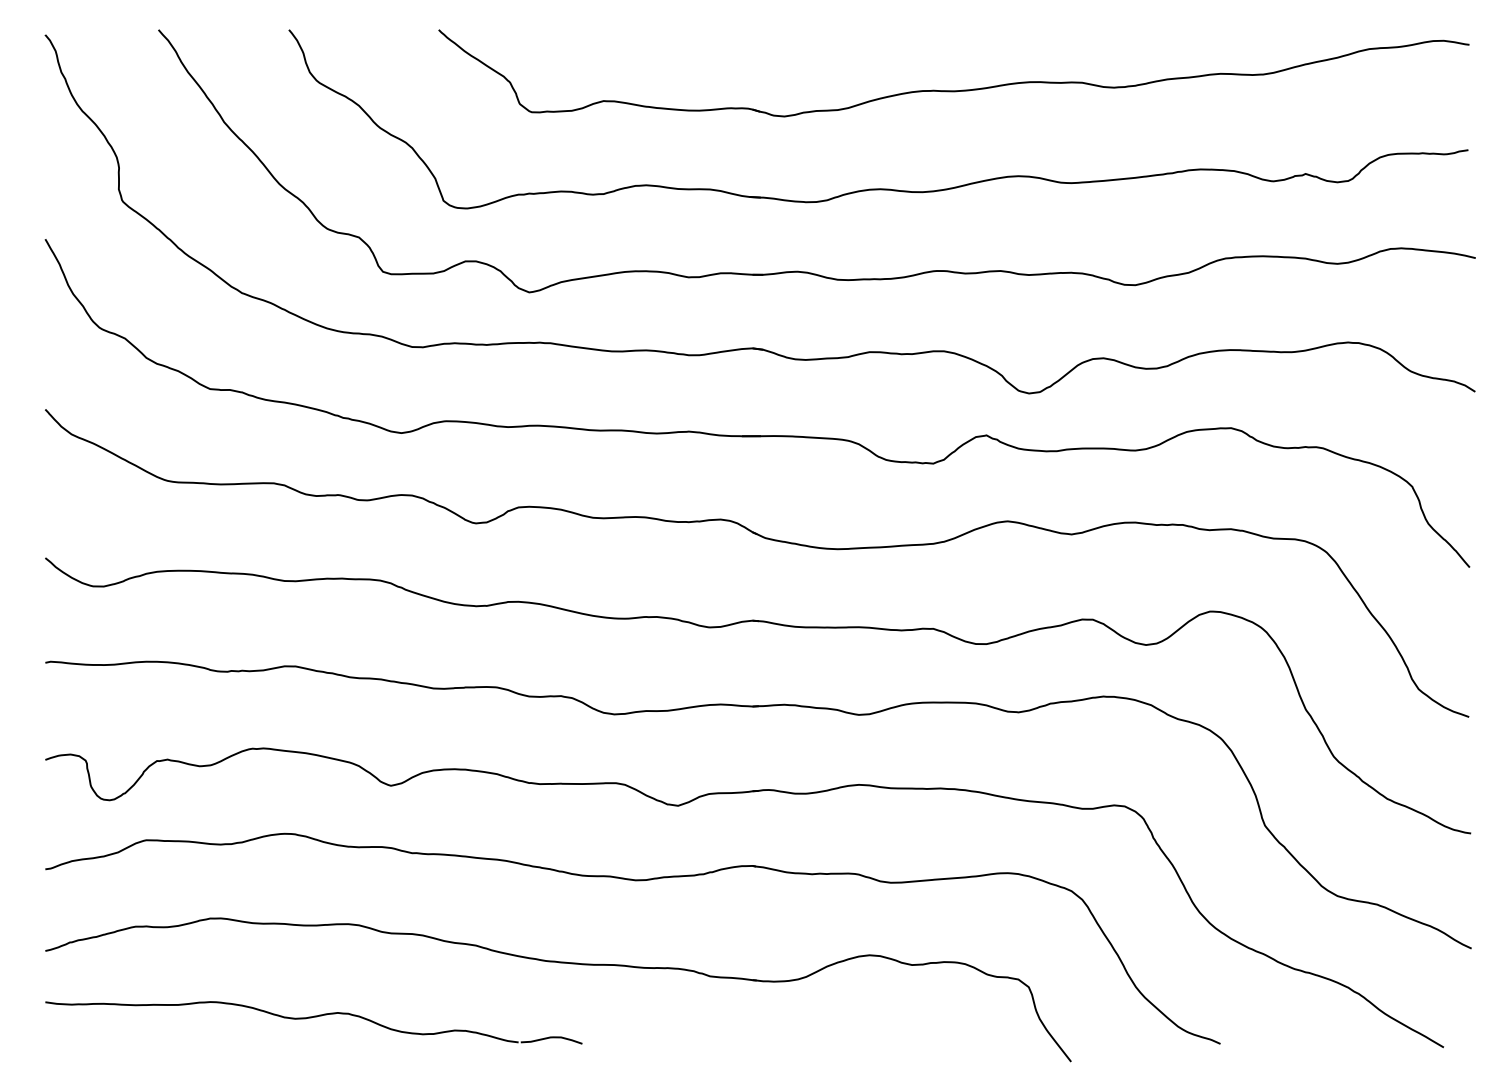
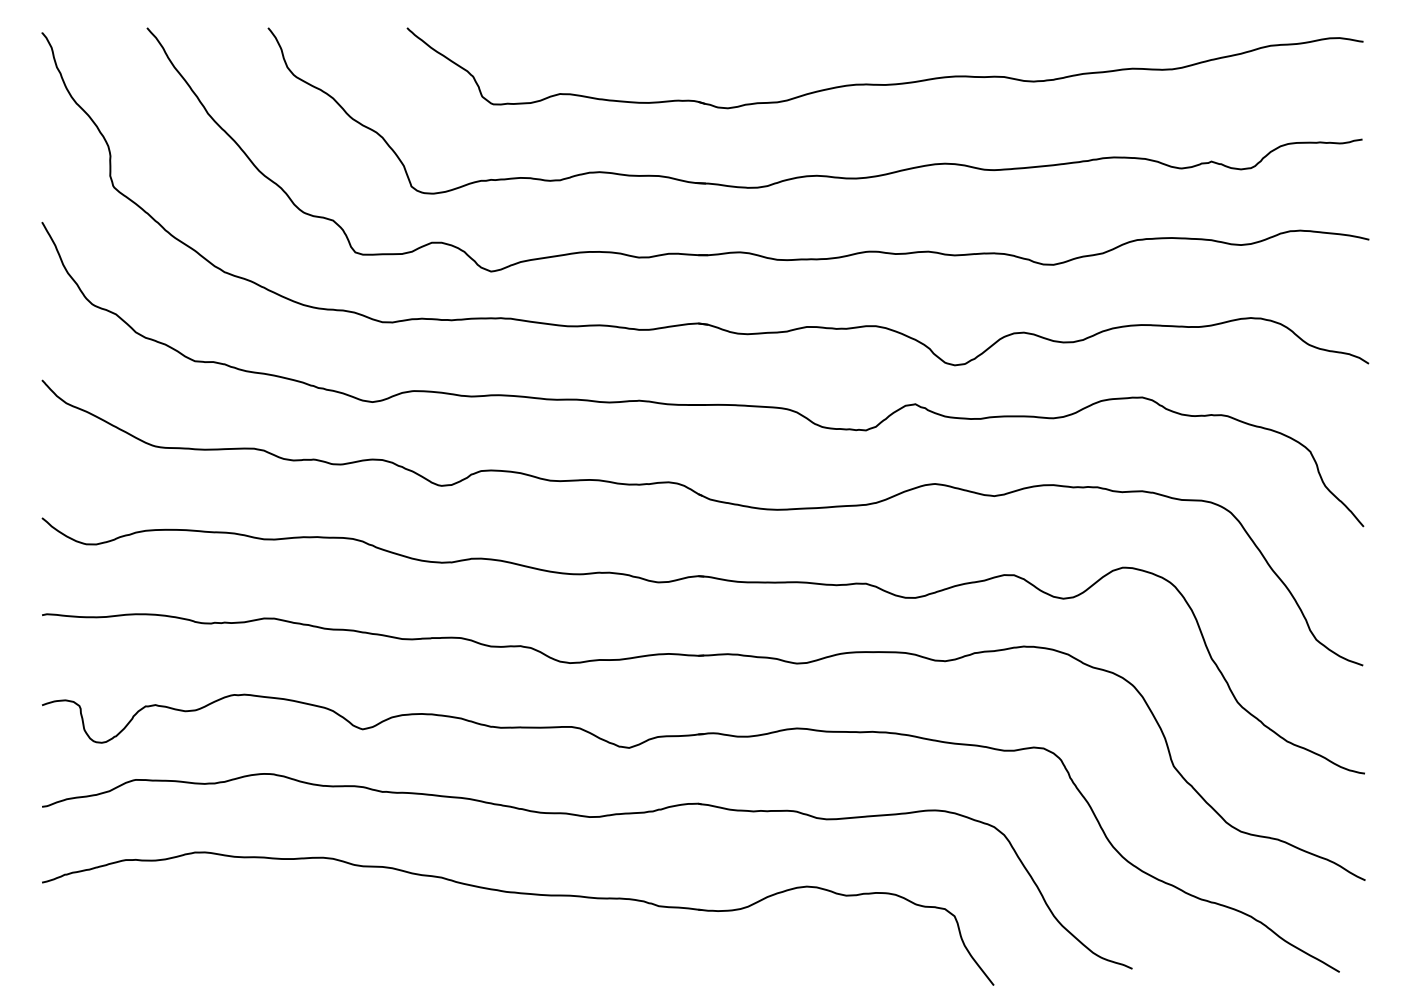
part: (314, 1023) -> (291, 949), removed

